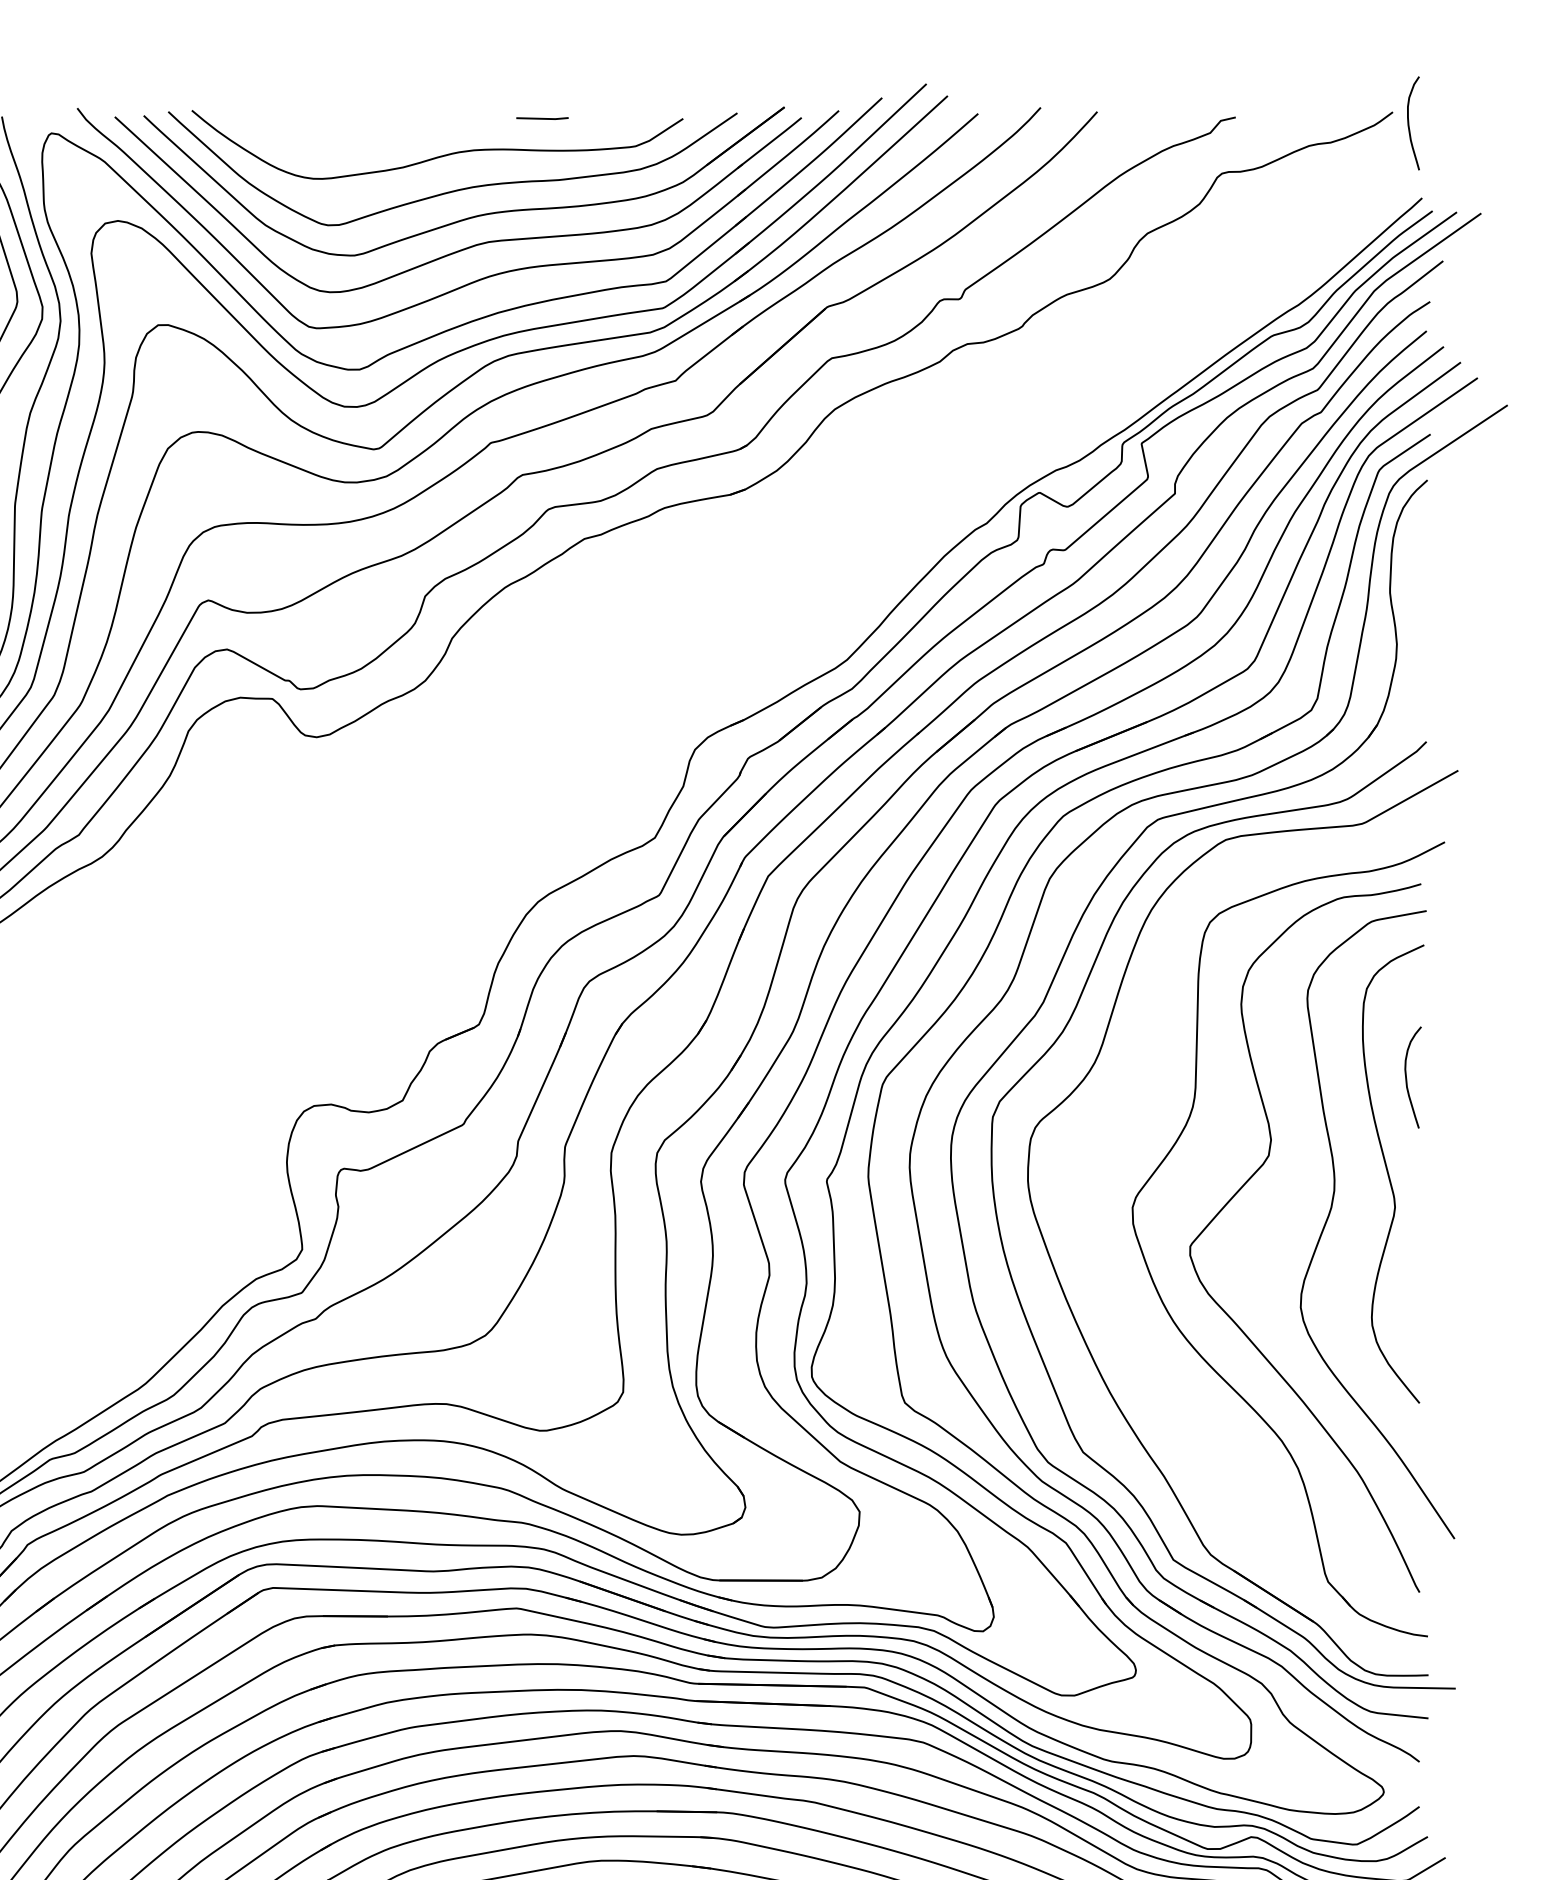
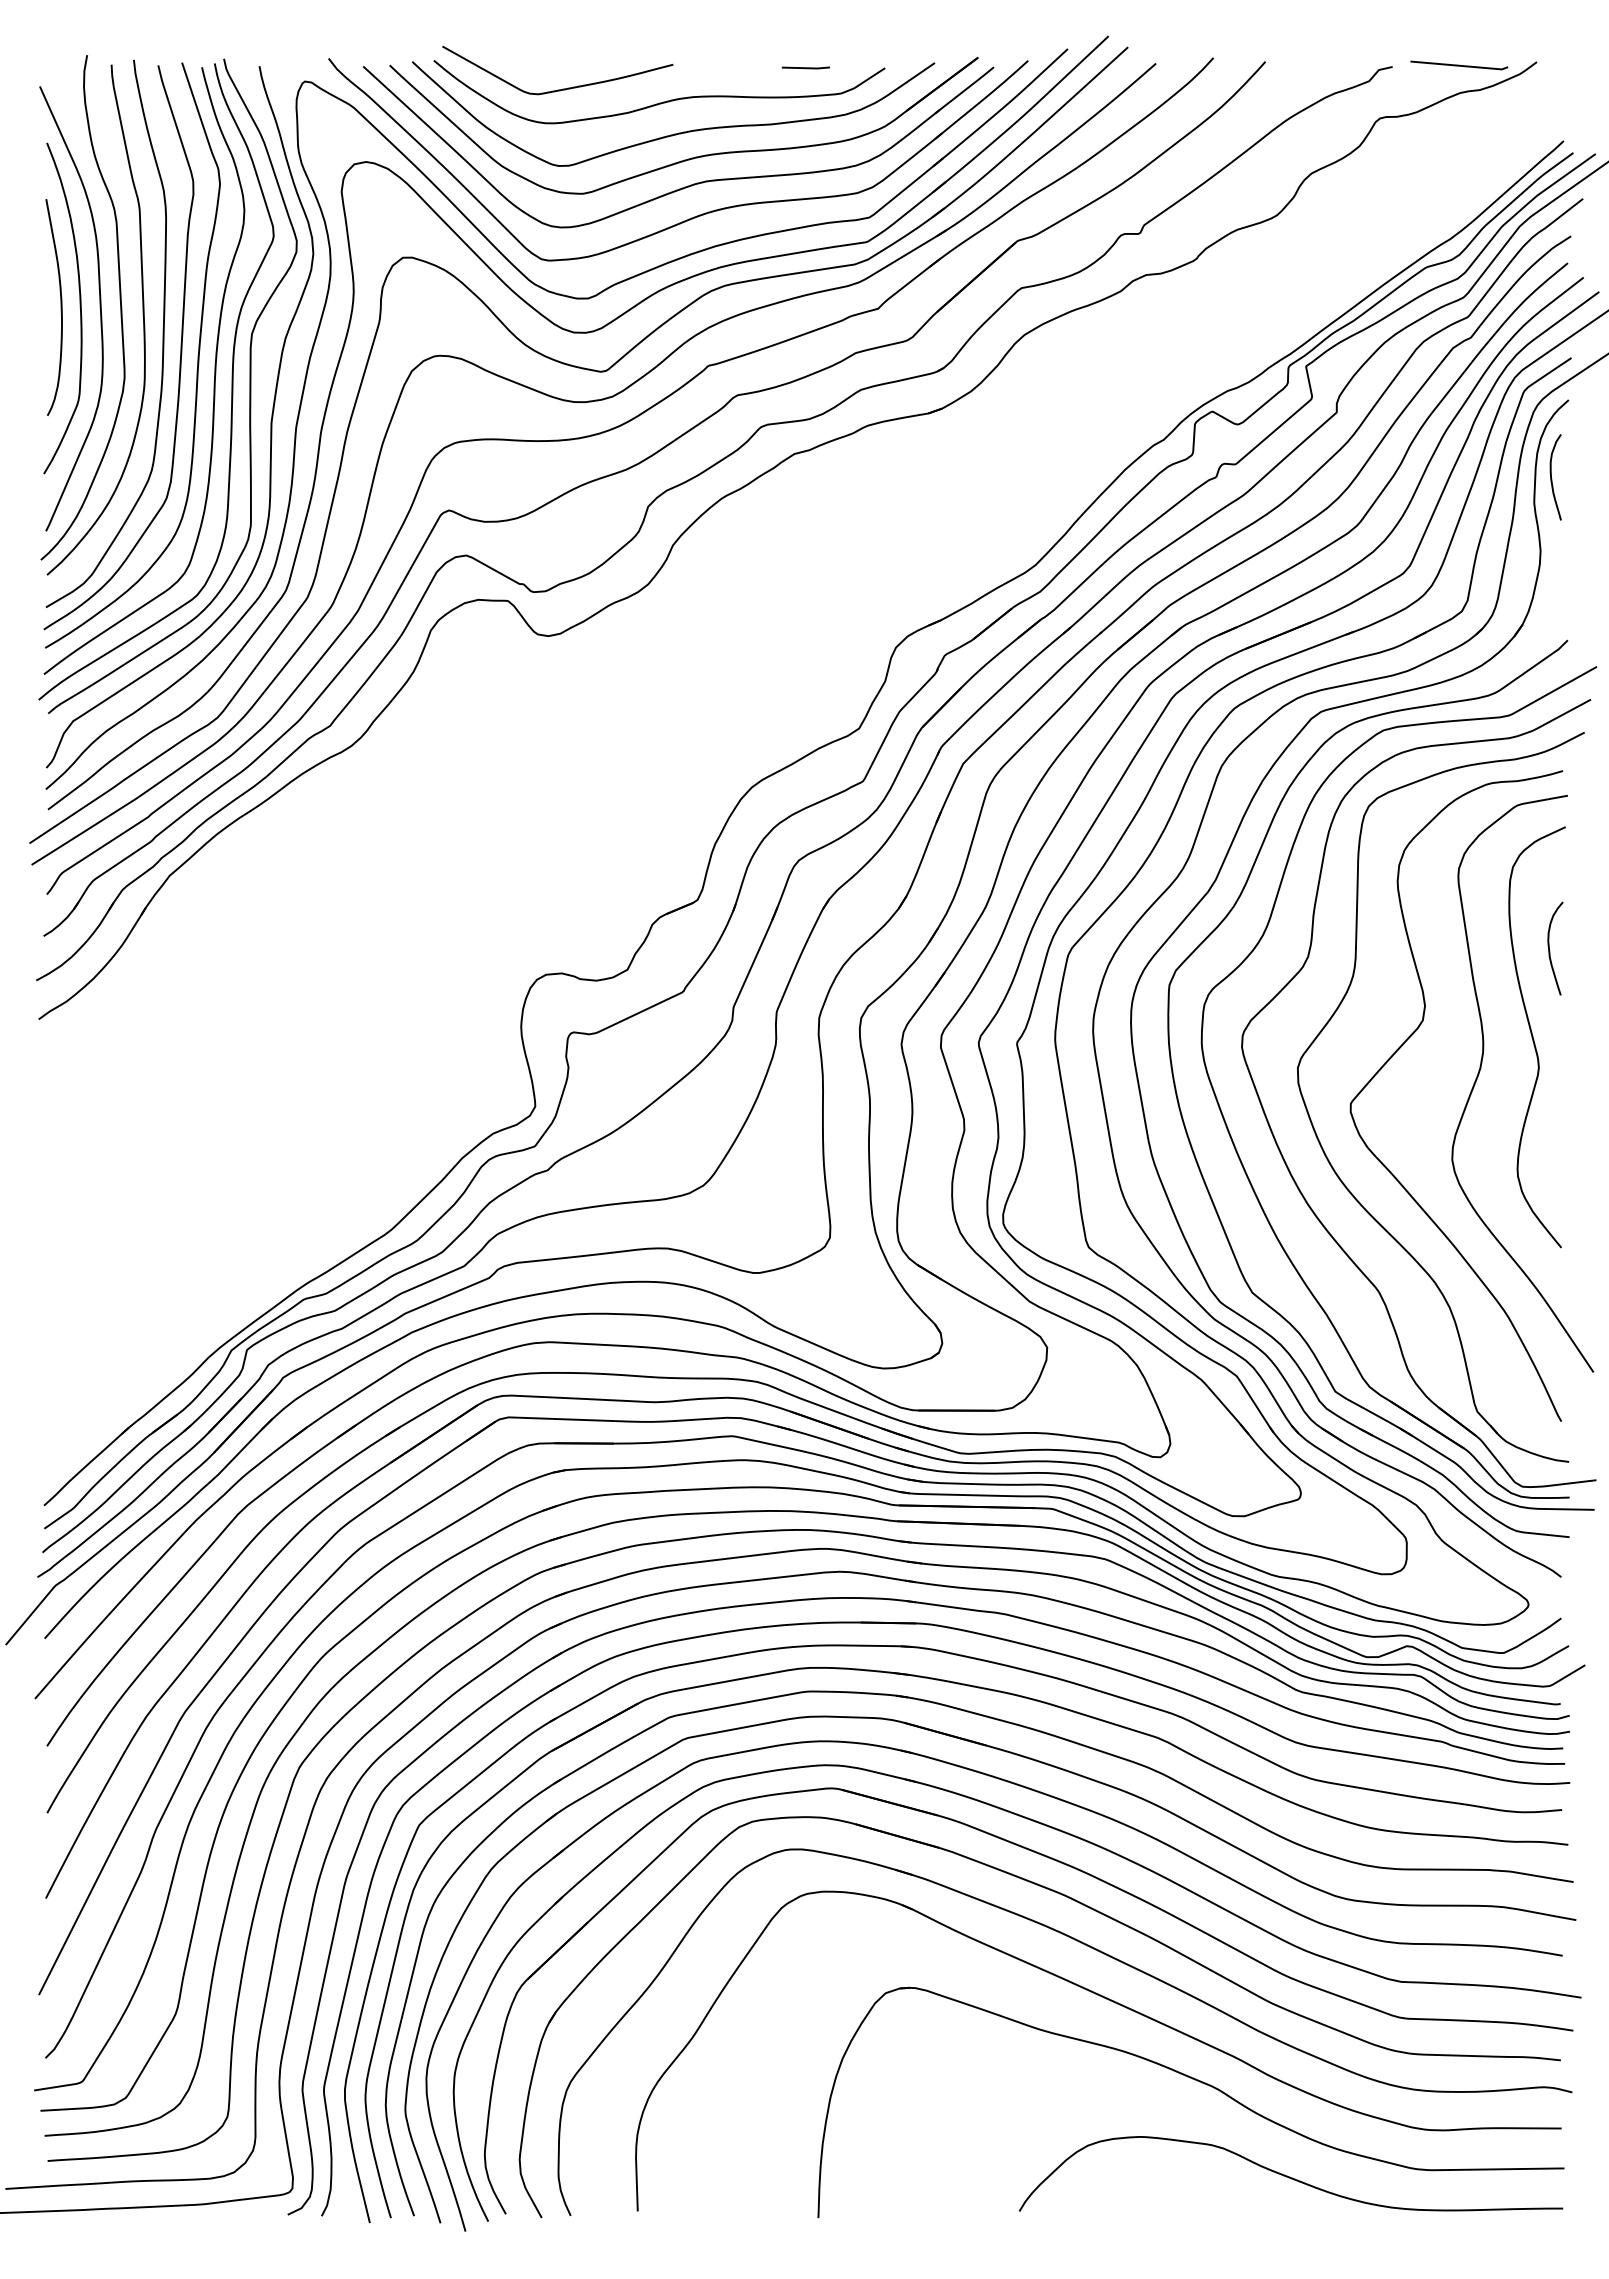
line: (1308, 115) -> (1459, 65), added
line: (542, 118) -> (805, 67), moved
curve: (1409, 124) -> (1552, 478), moved
curve: (331, 140) -> (562, 88), added
part: (1114, 1298) -> (1281, 1151), added

